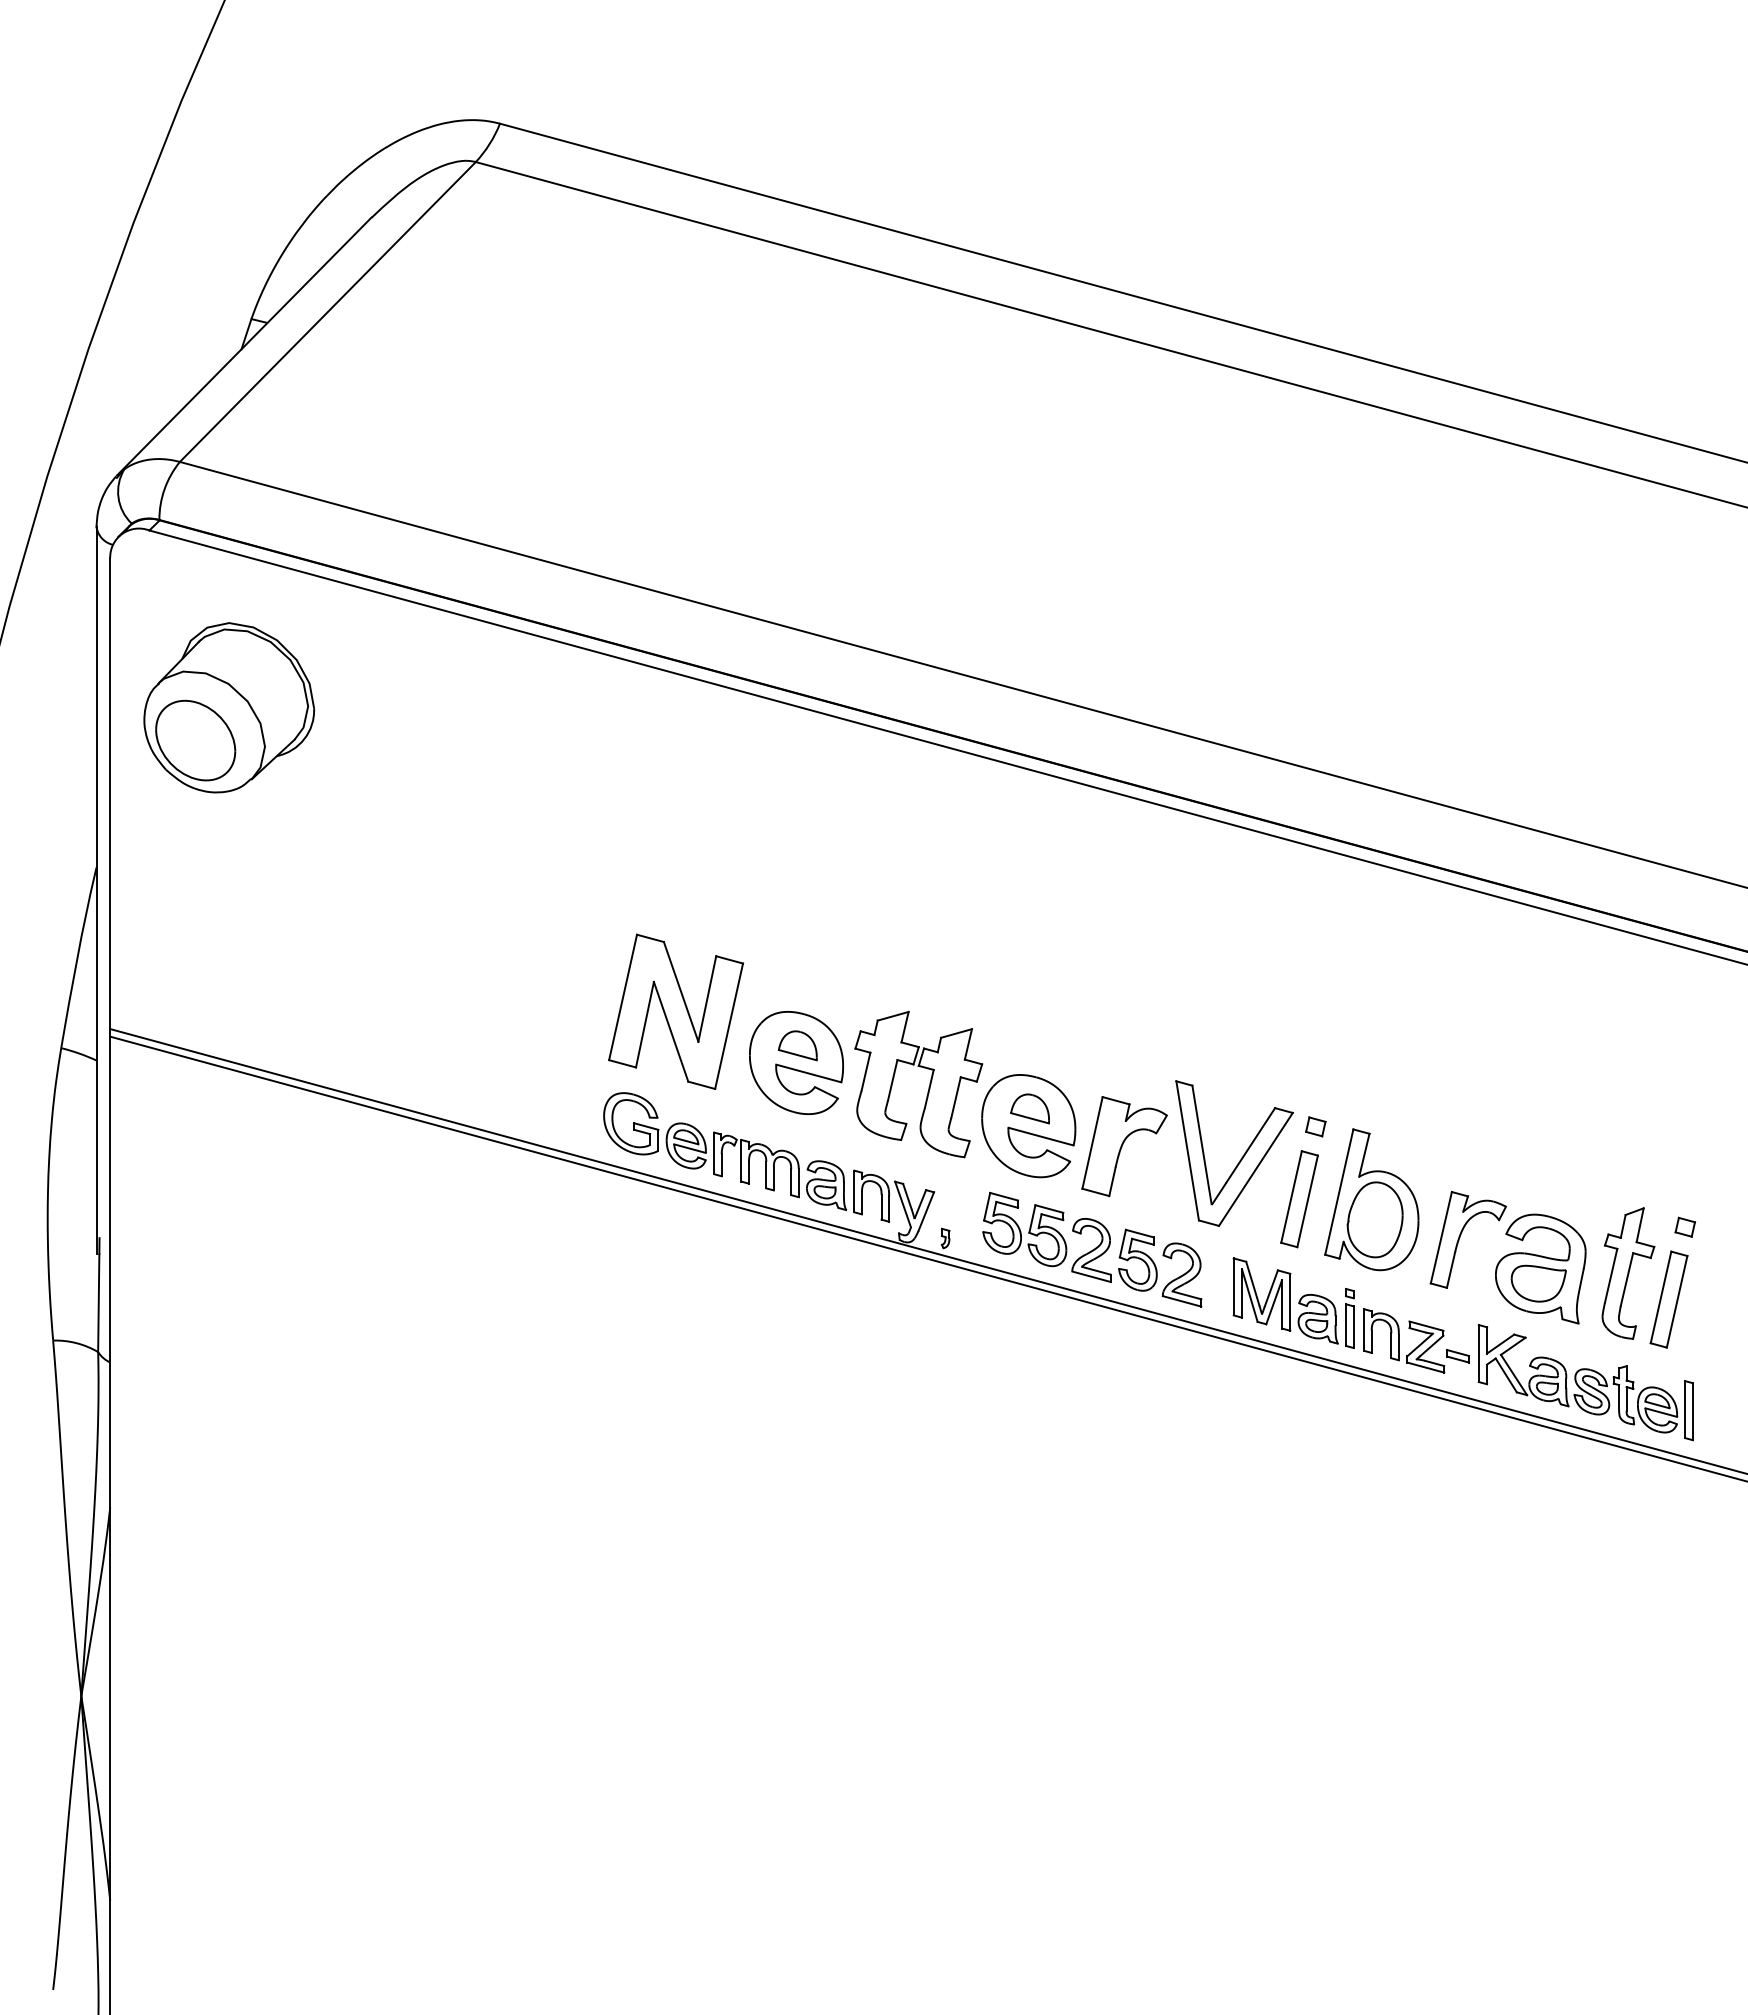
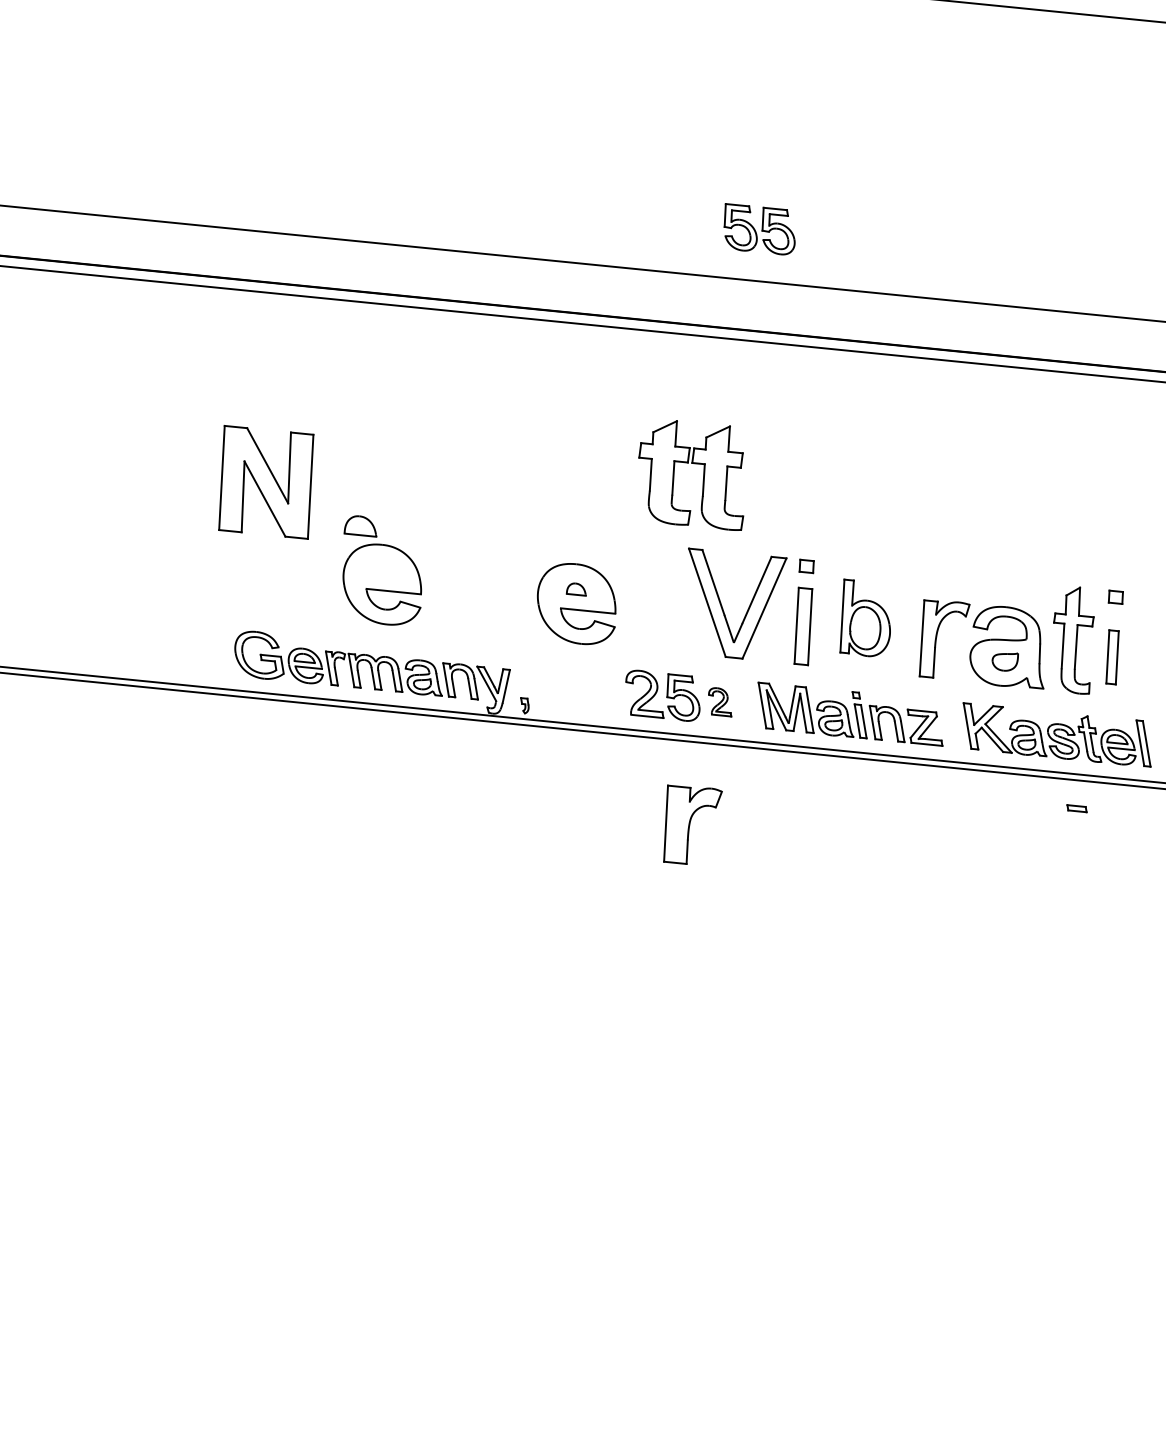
part: (676, 1011) -> (266, 482), moved
part: (797, 1045) -> (358, 527), moved
part: (928, 1087) -> (702, 478), moved
part: (1029, 1108) -> (575, 590), size x0.6
part: (1124, 1146) -> (692, 822), moved
part: (1371, 1199) -> (861, 617), size x0.7
part: (1024, 1229) -> (758, 228), moved
part: (1181, 1274) -> (719, 702), size x0.6
part: (1538, 1283) -> (1005, 661), size x0.6
part: (1668, 1299) -> (1112, 657), size x0.7
part: (1457, 1356) -> (1076, 808), moved

